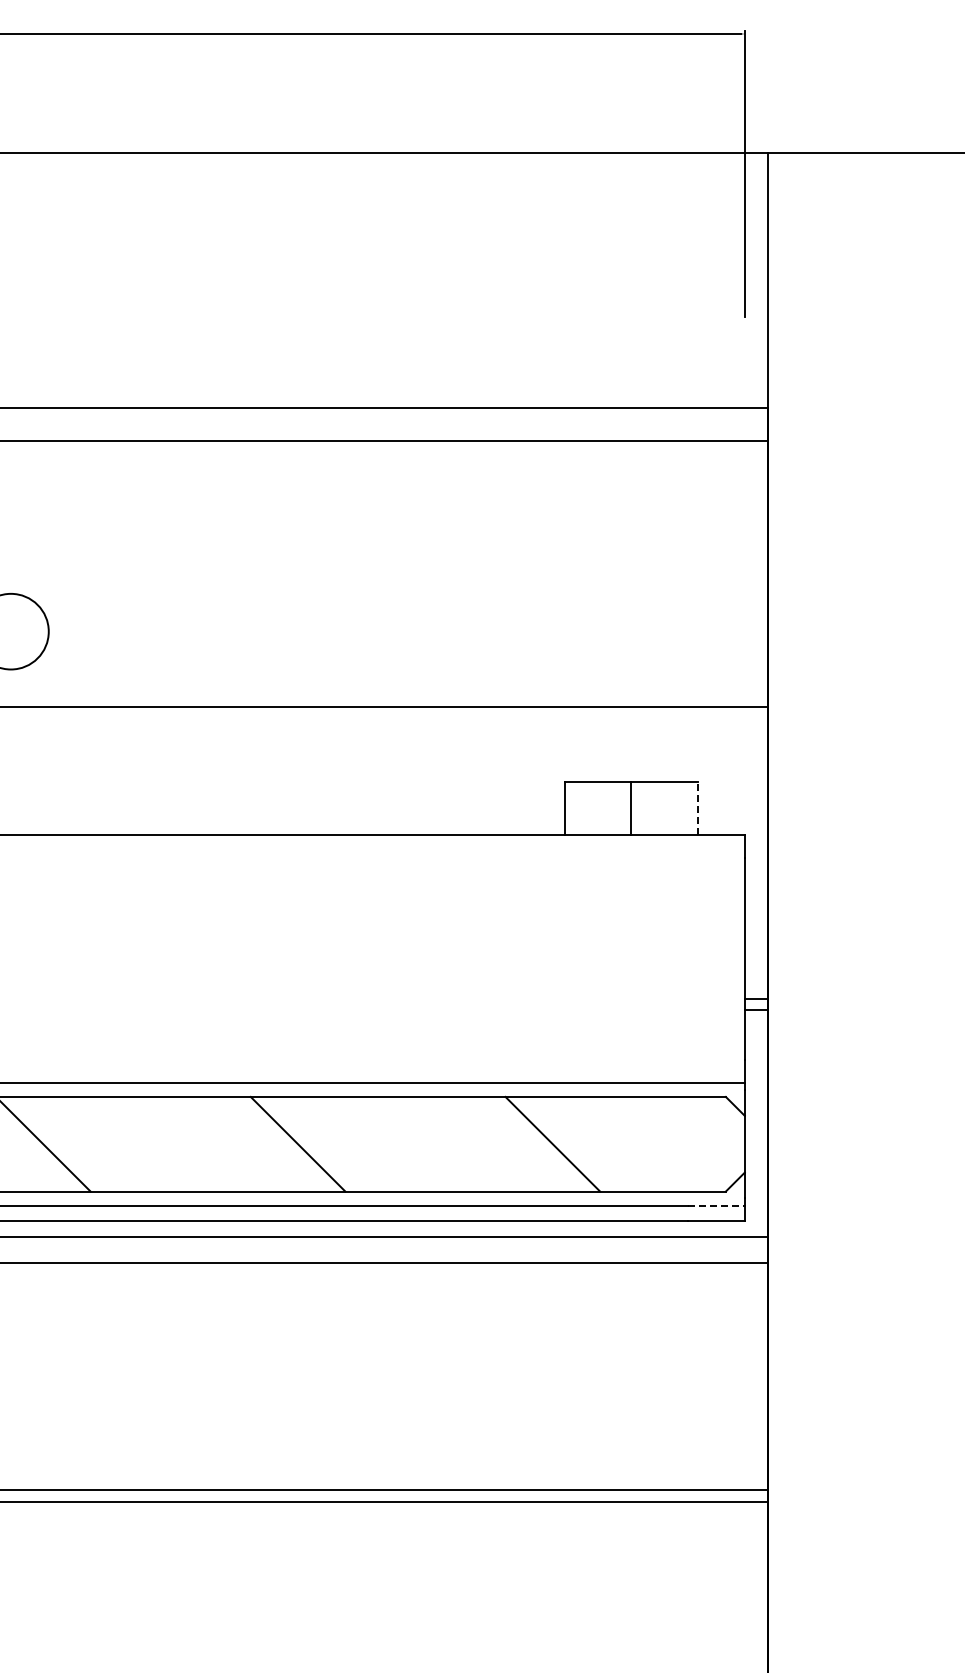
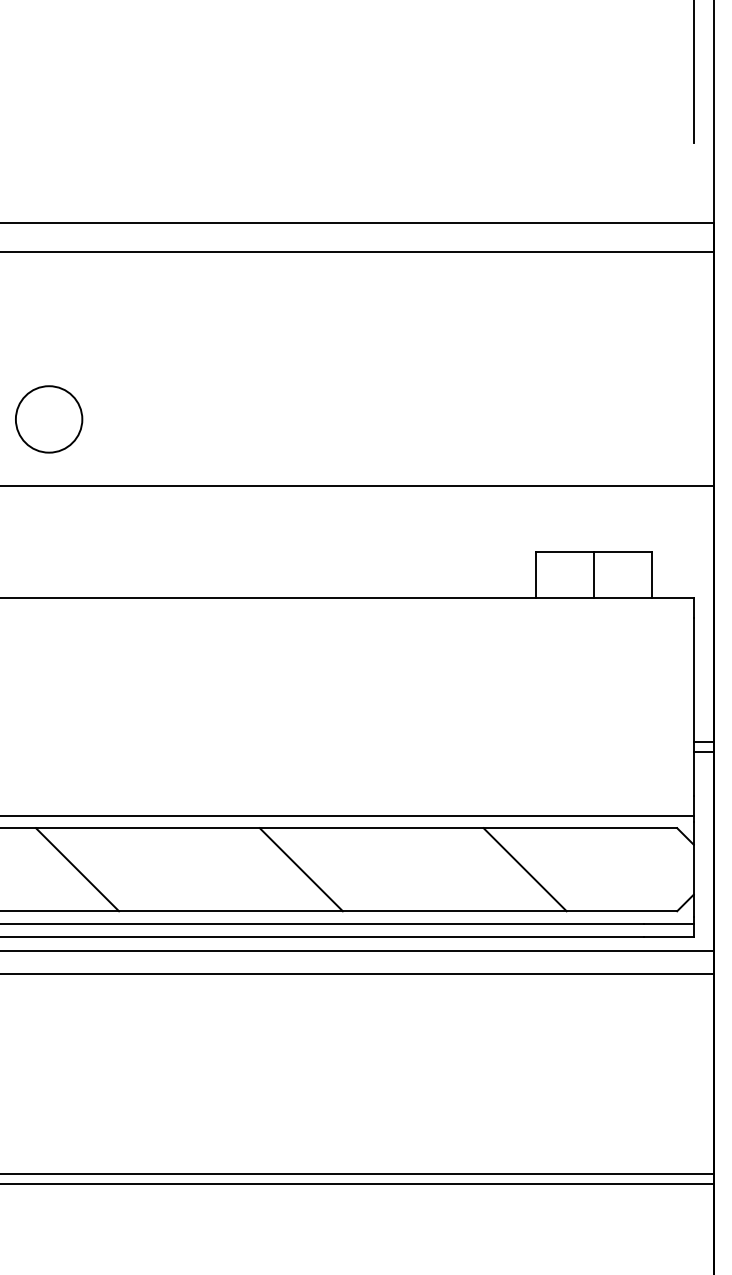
line: (697, 808) -> (652, 574), dashed -> solid
line: (716, 1205) -> (668, 923), dashed -> solid

